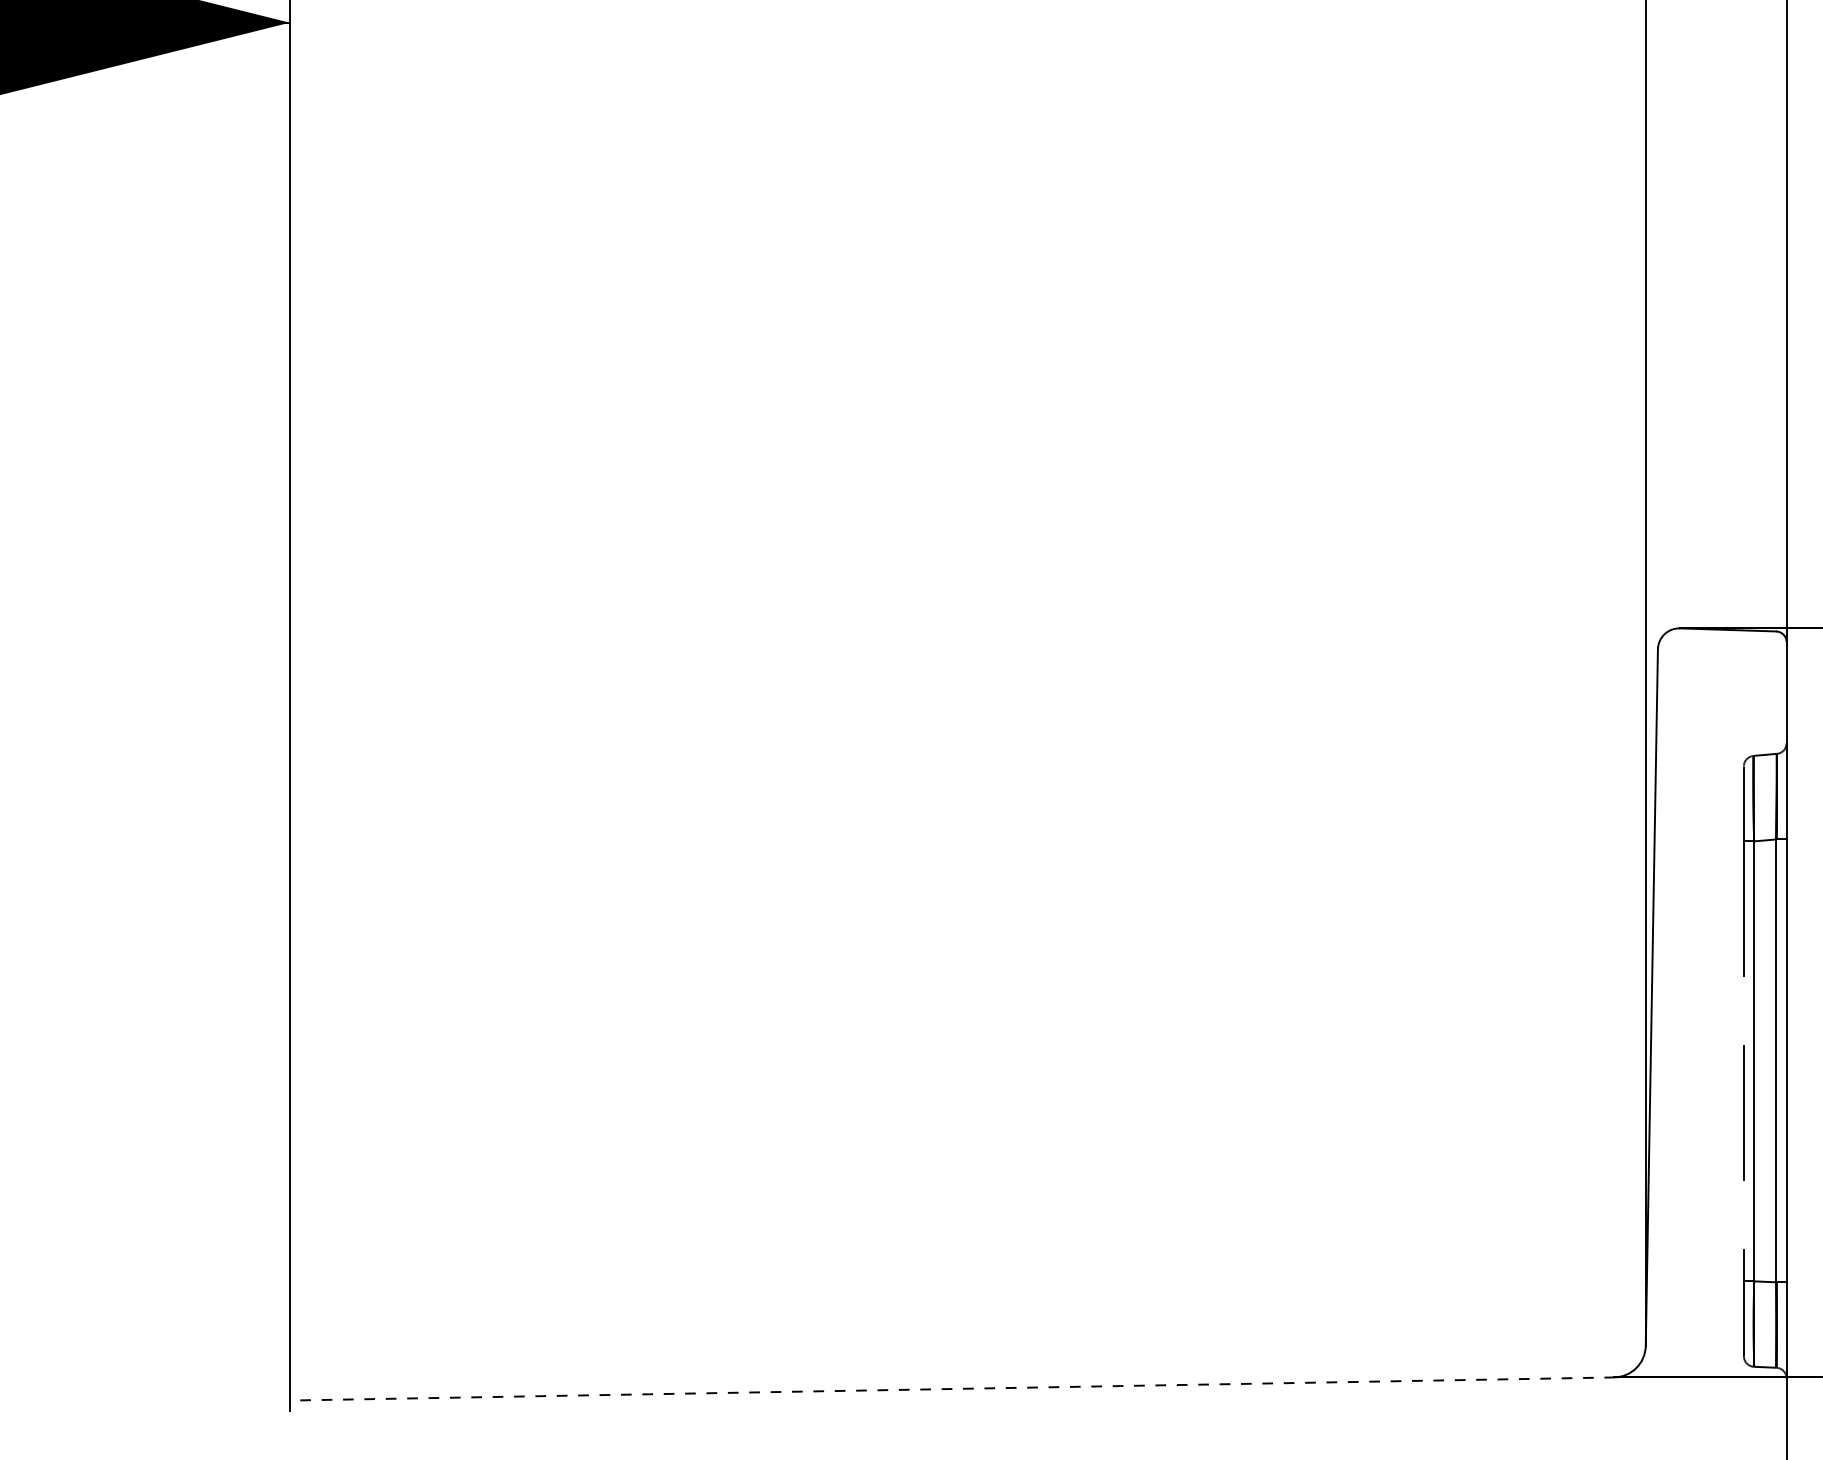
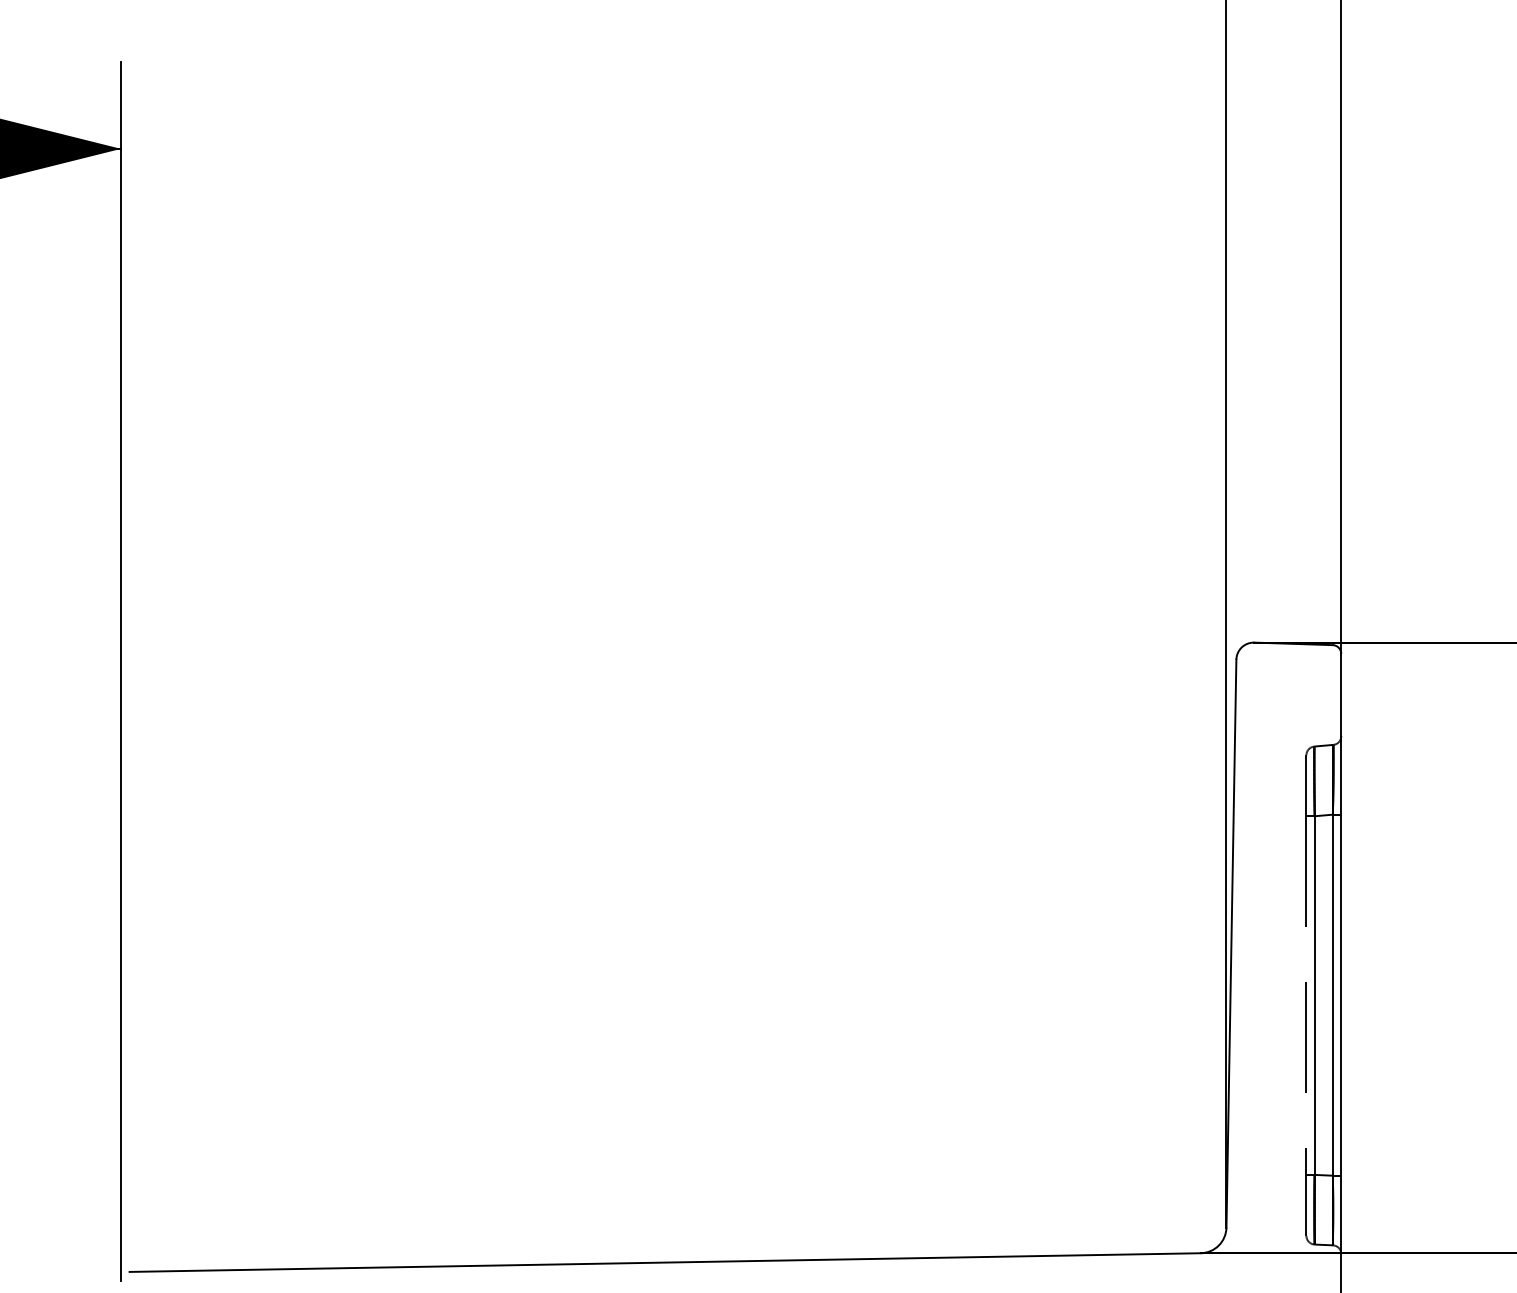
line: (957, 1388) -> (665, 1262), dashed -> solid

